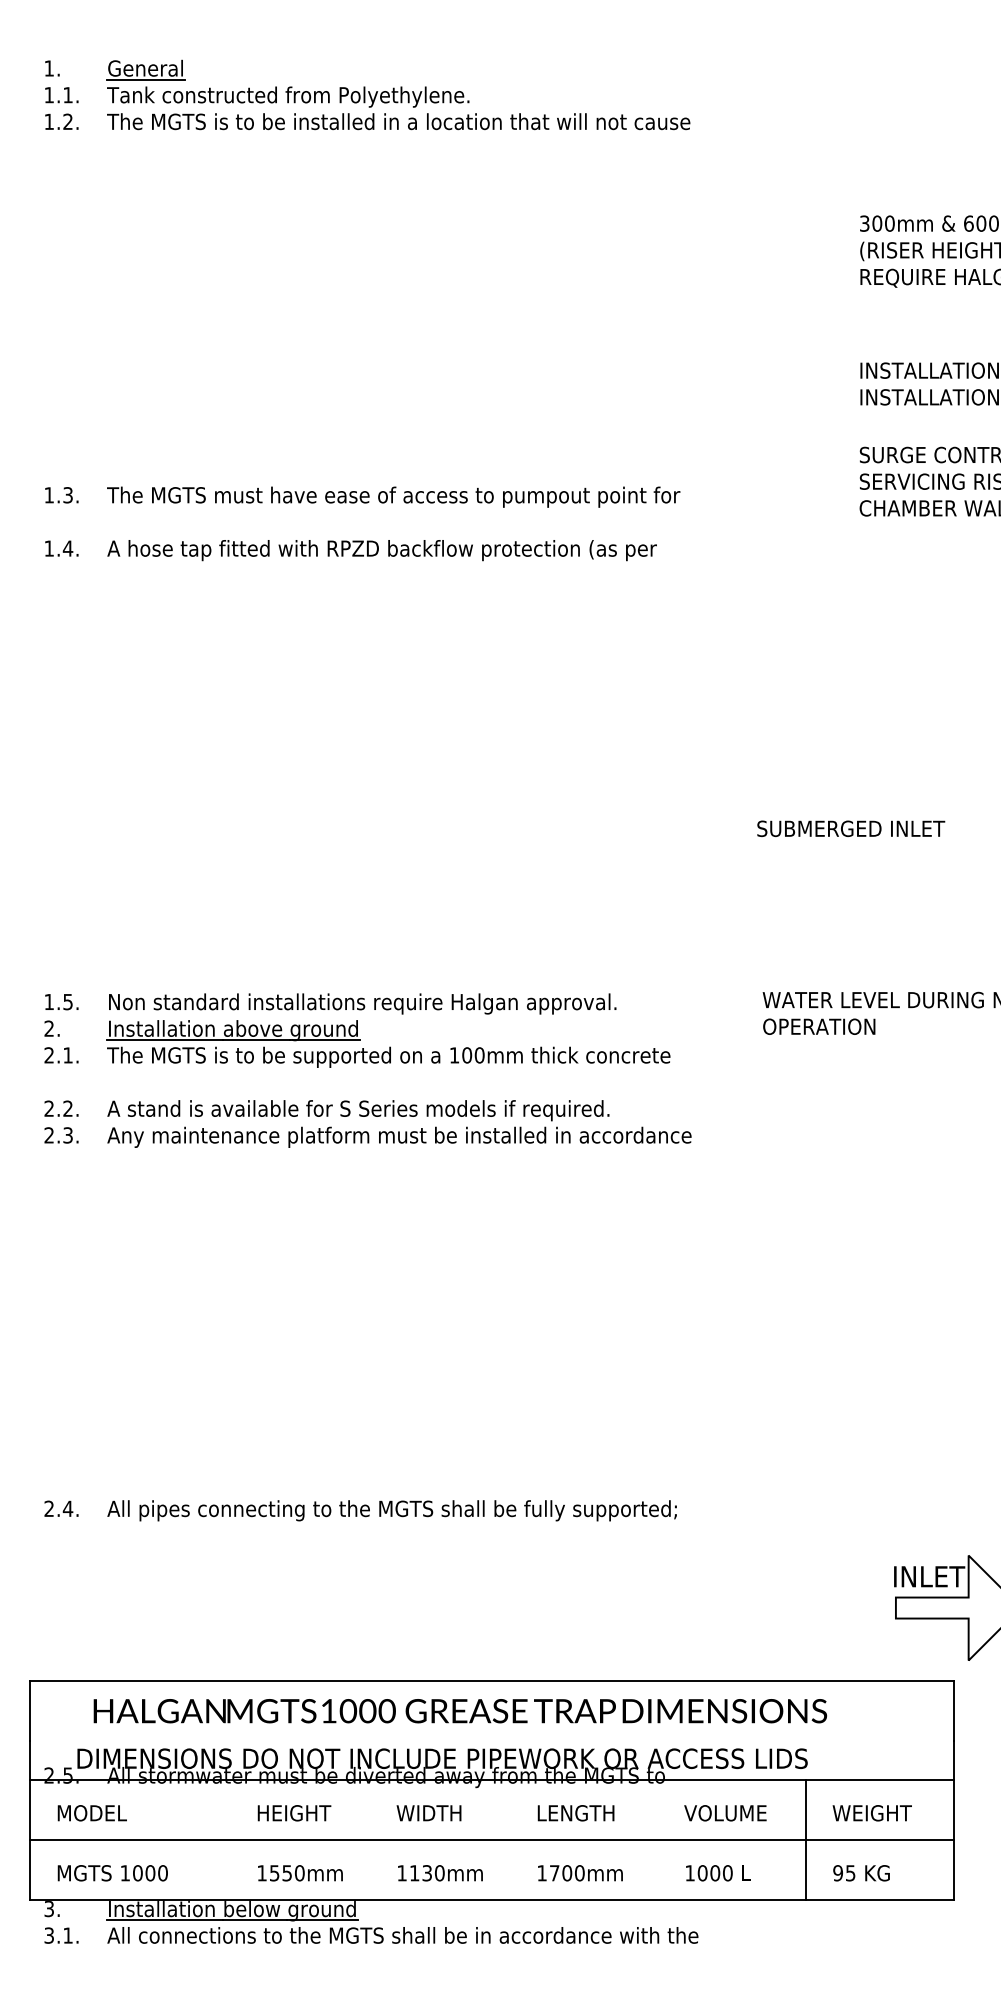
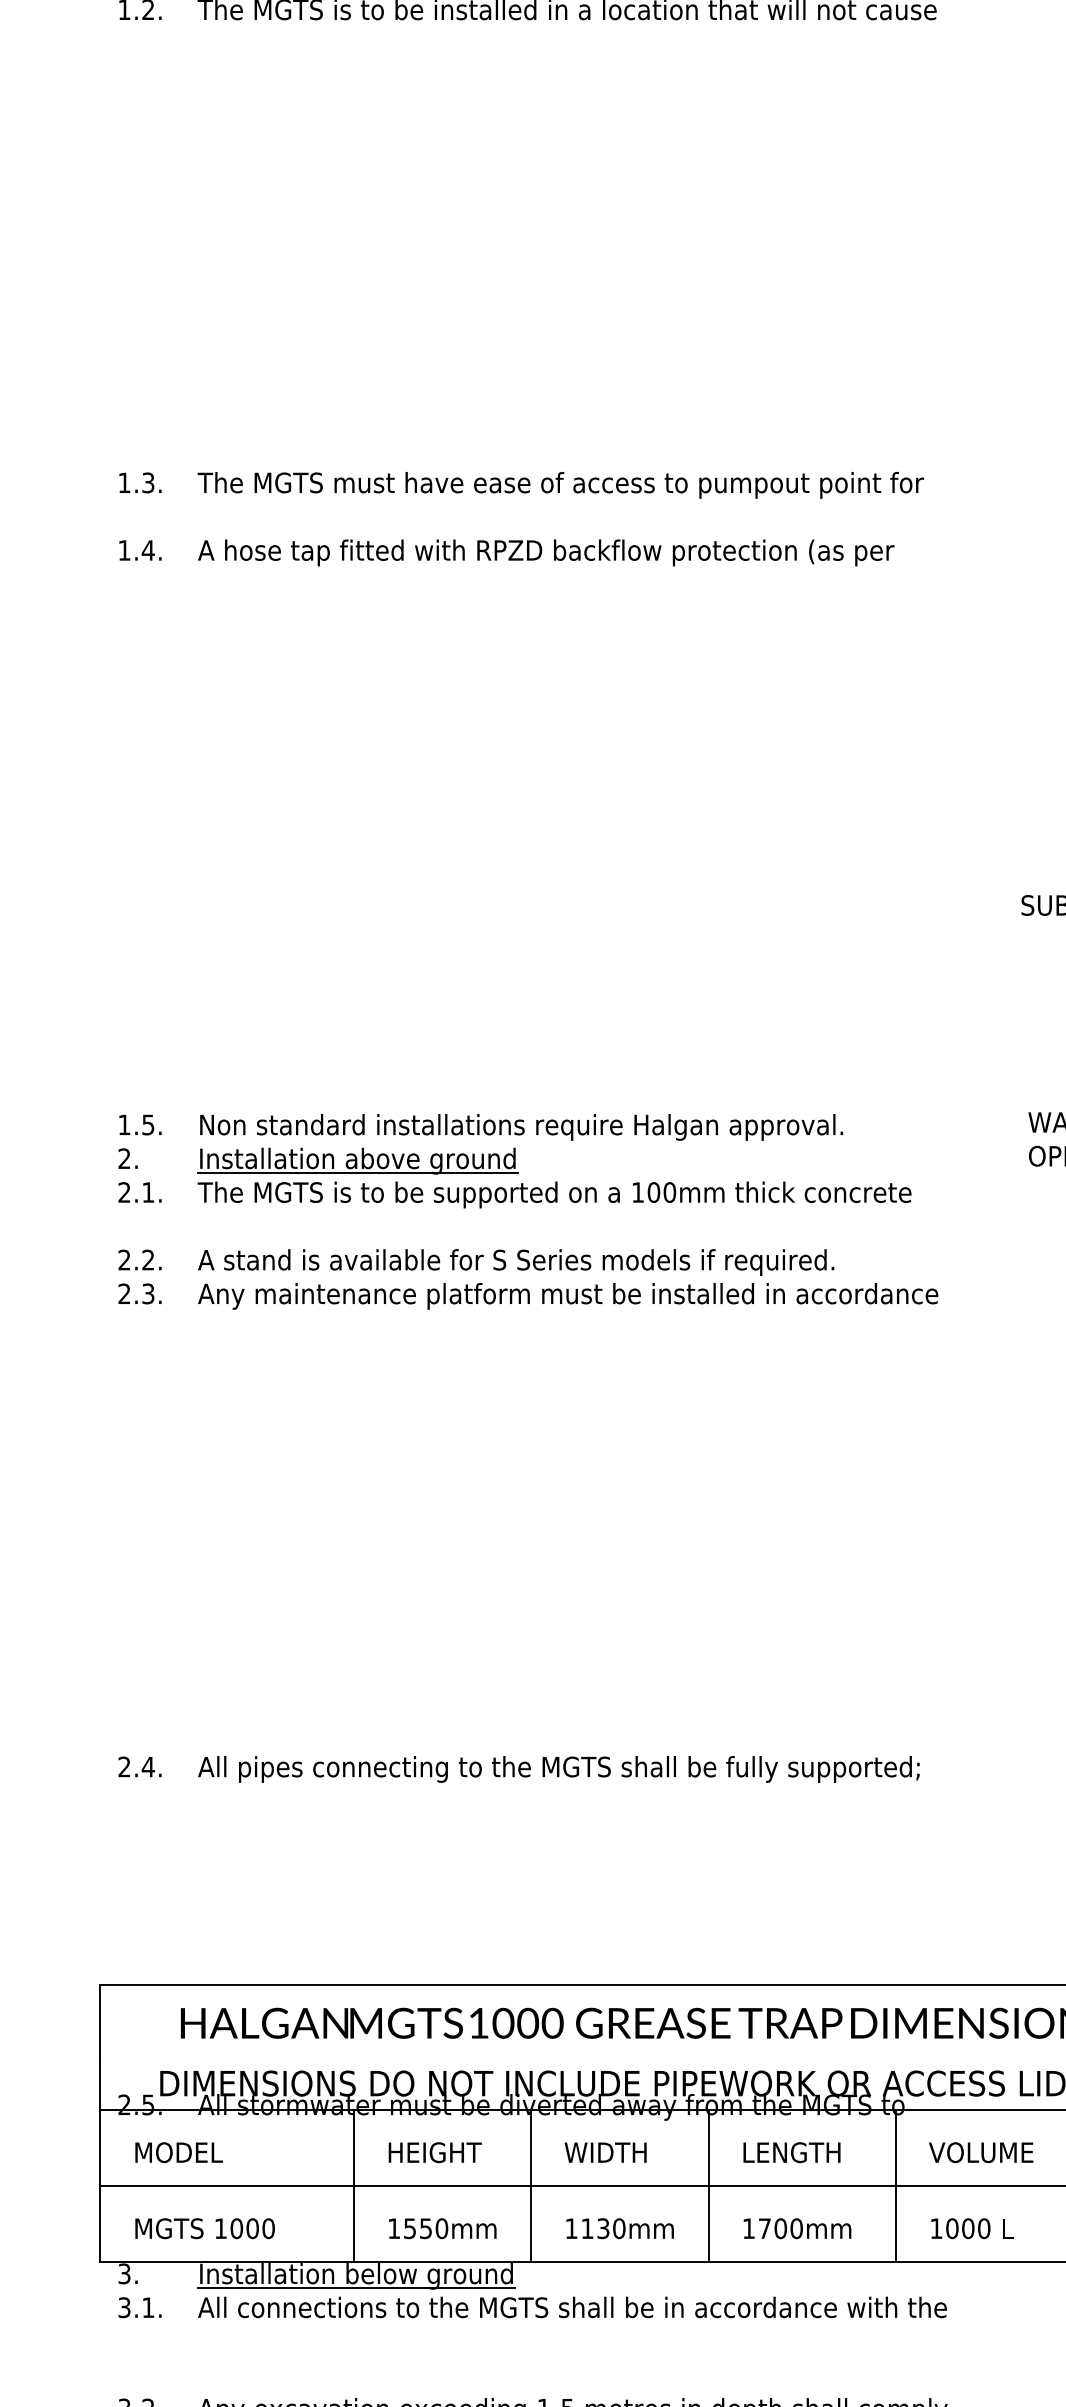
line: (230, 1839) -> (354, 2185), added
line: (370, 1839) -> (531, 2185), added
line: (510, 1839) -> (708, 2185), added
line: (658, 1839) -> (896, 2185), added

